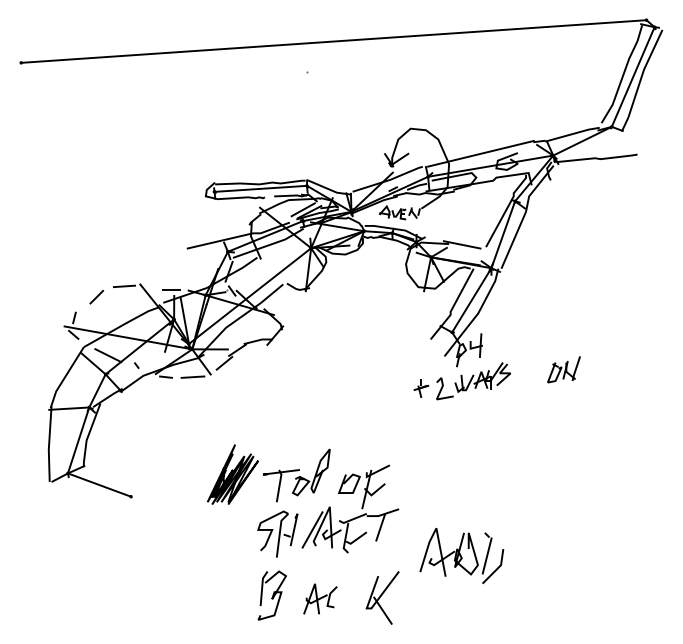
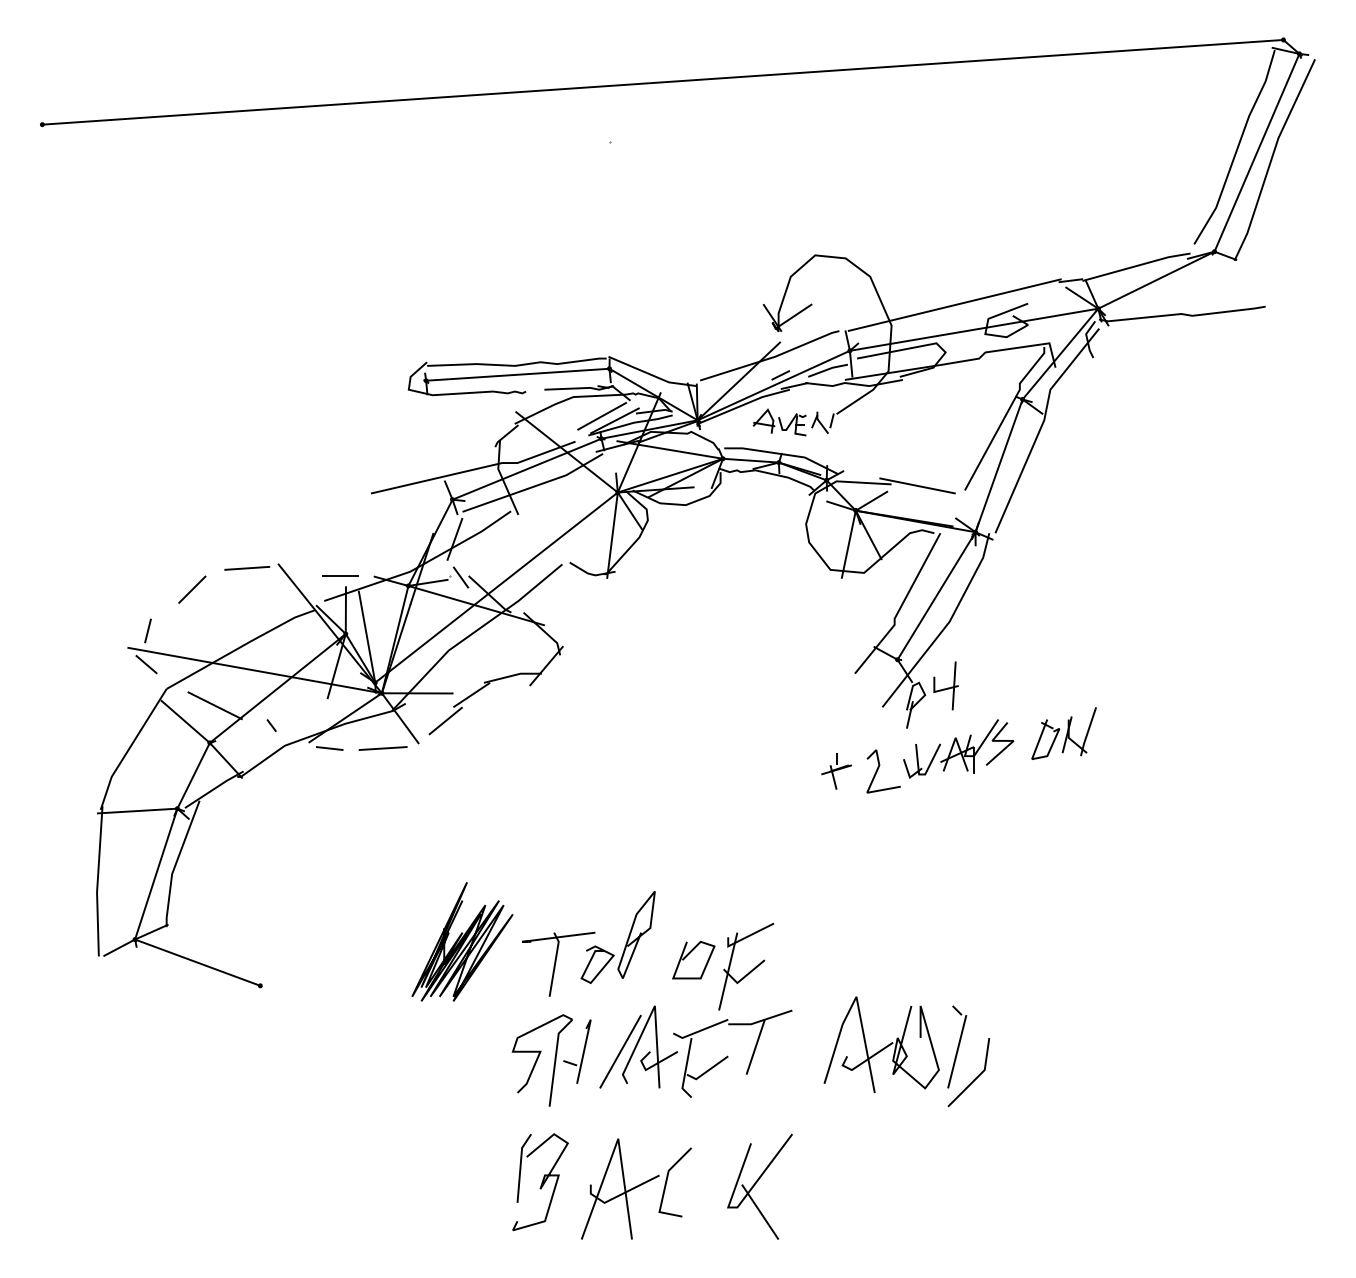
part: (563, 369) -> (1063, 733), moved
part: (461, 555) -> (906, 1050), moved
part: (320, 598) -> (636, 1187), size x1.67

